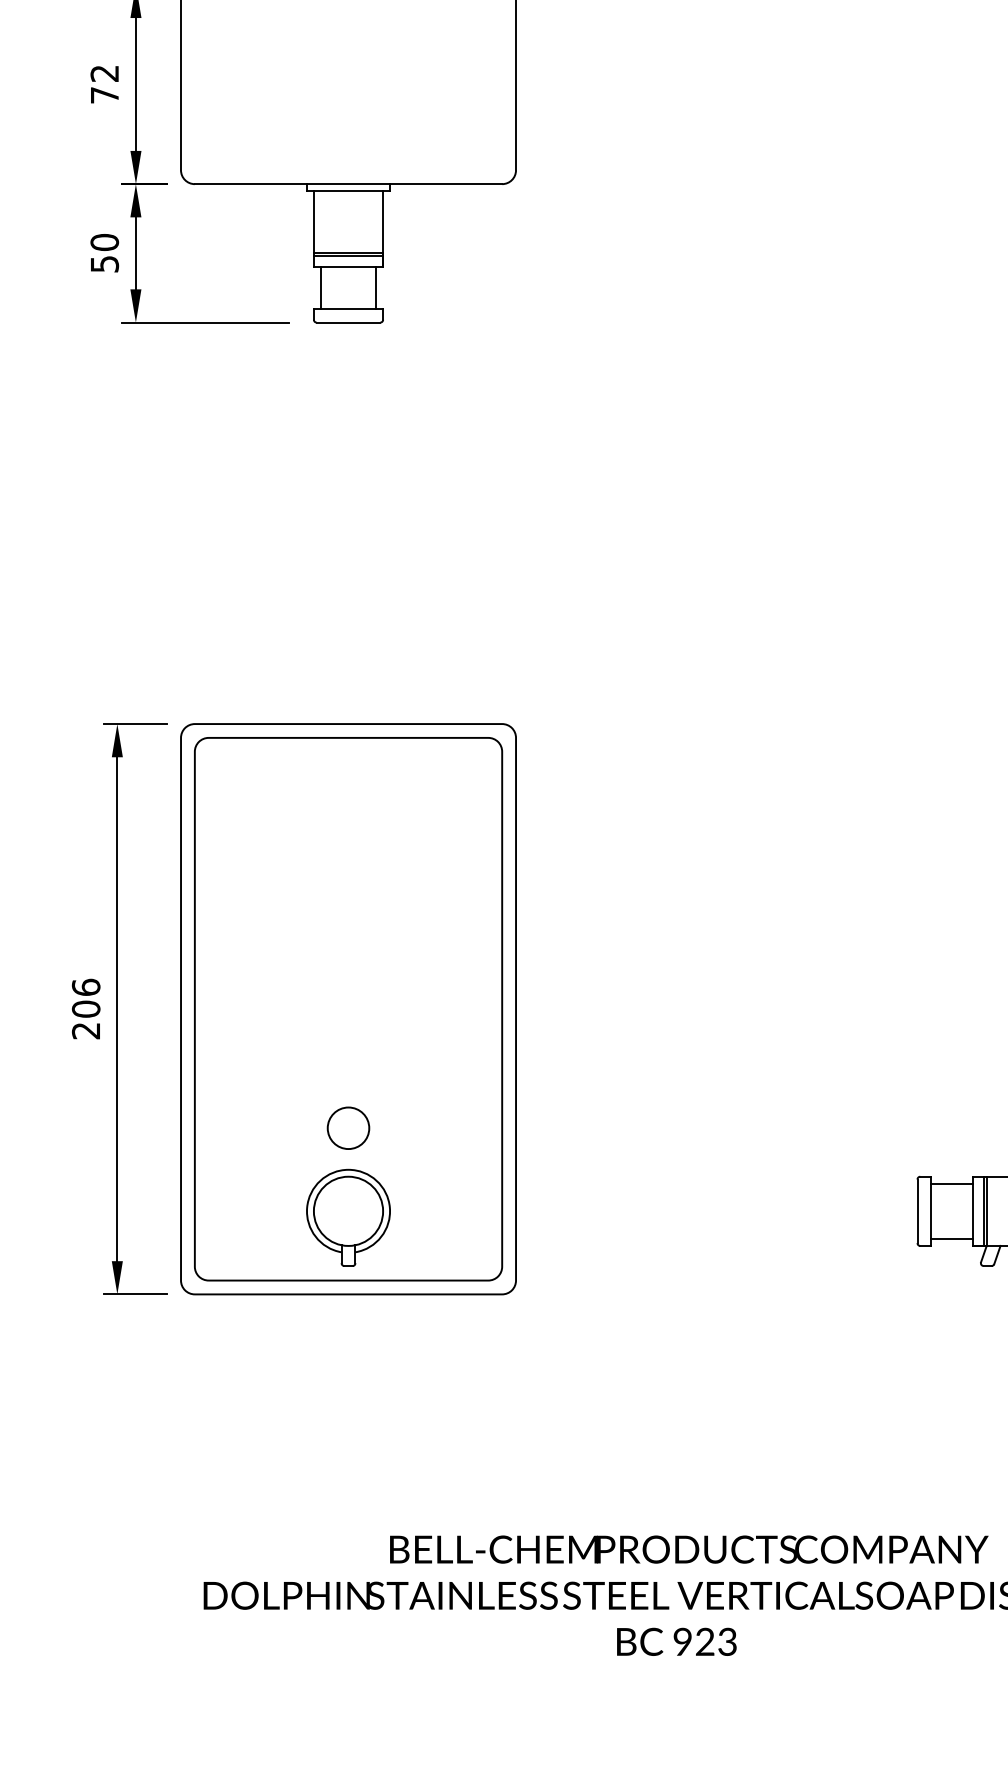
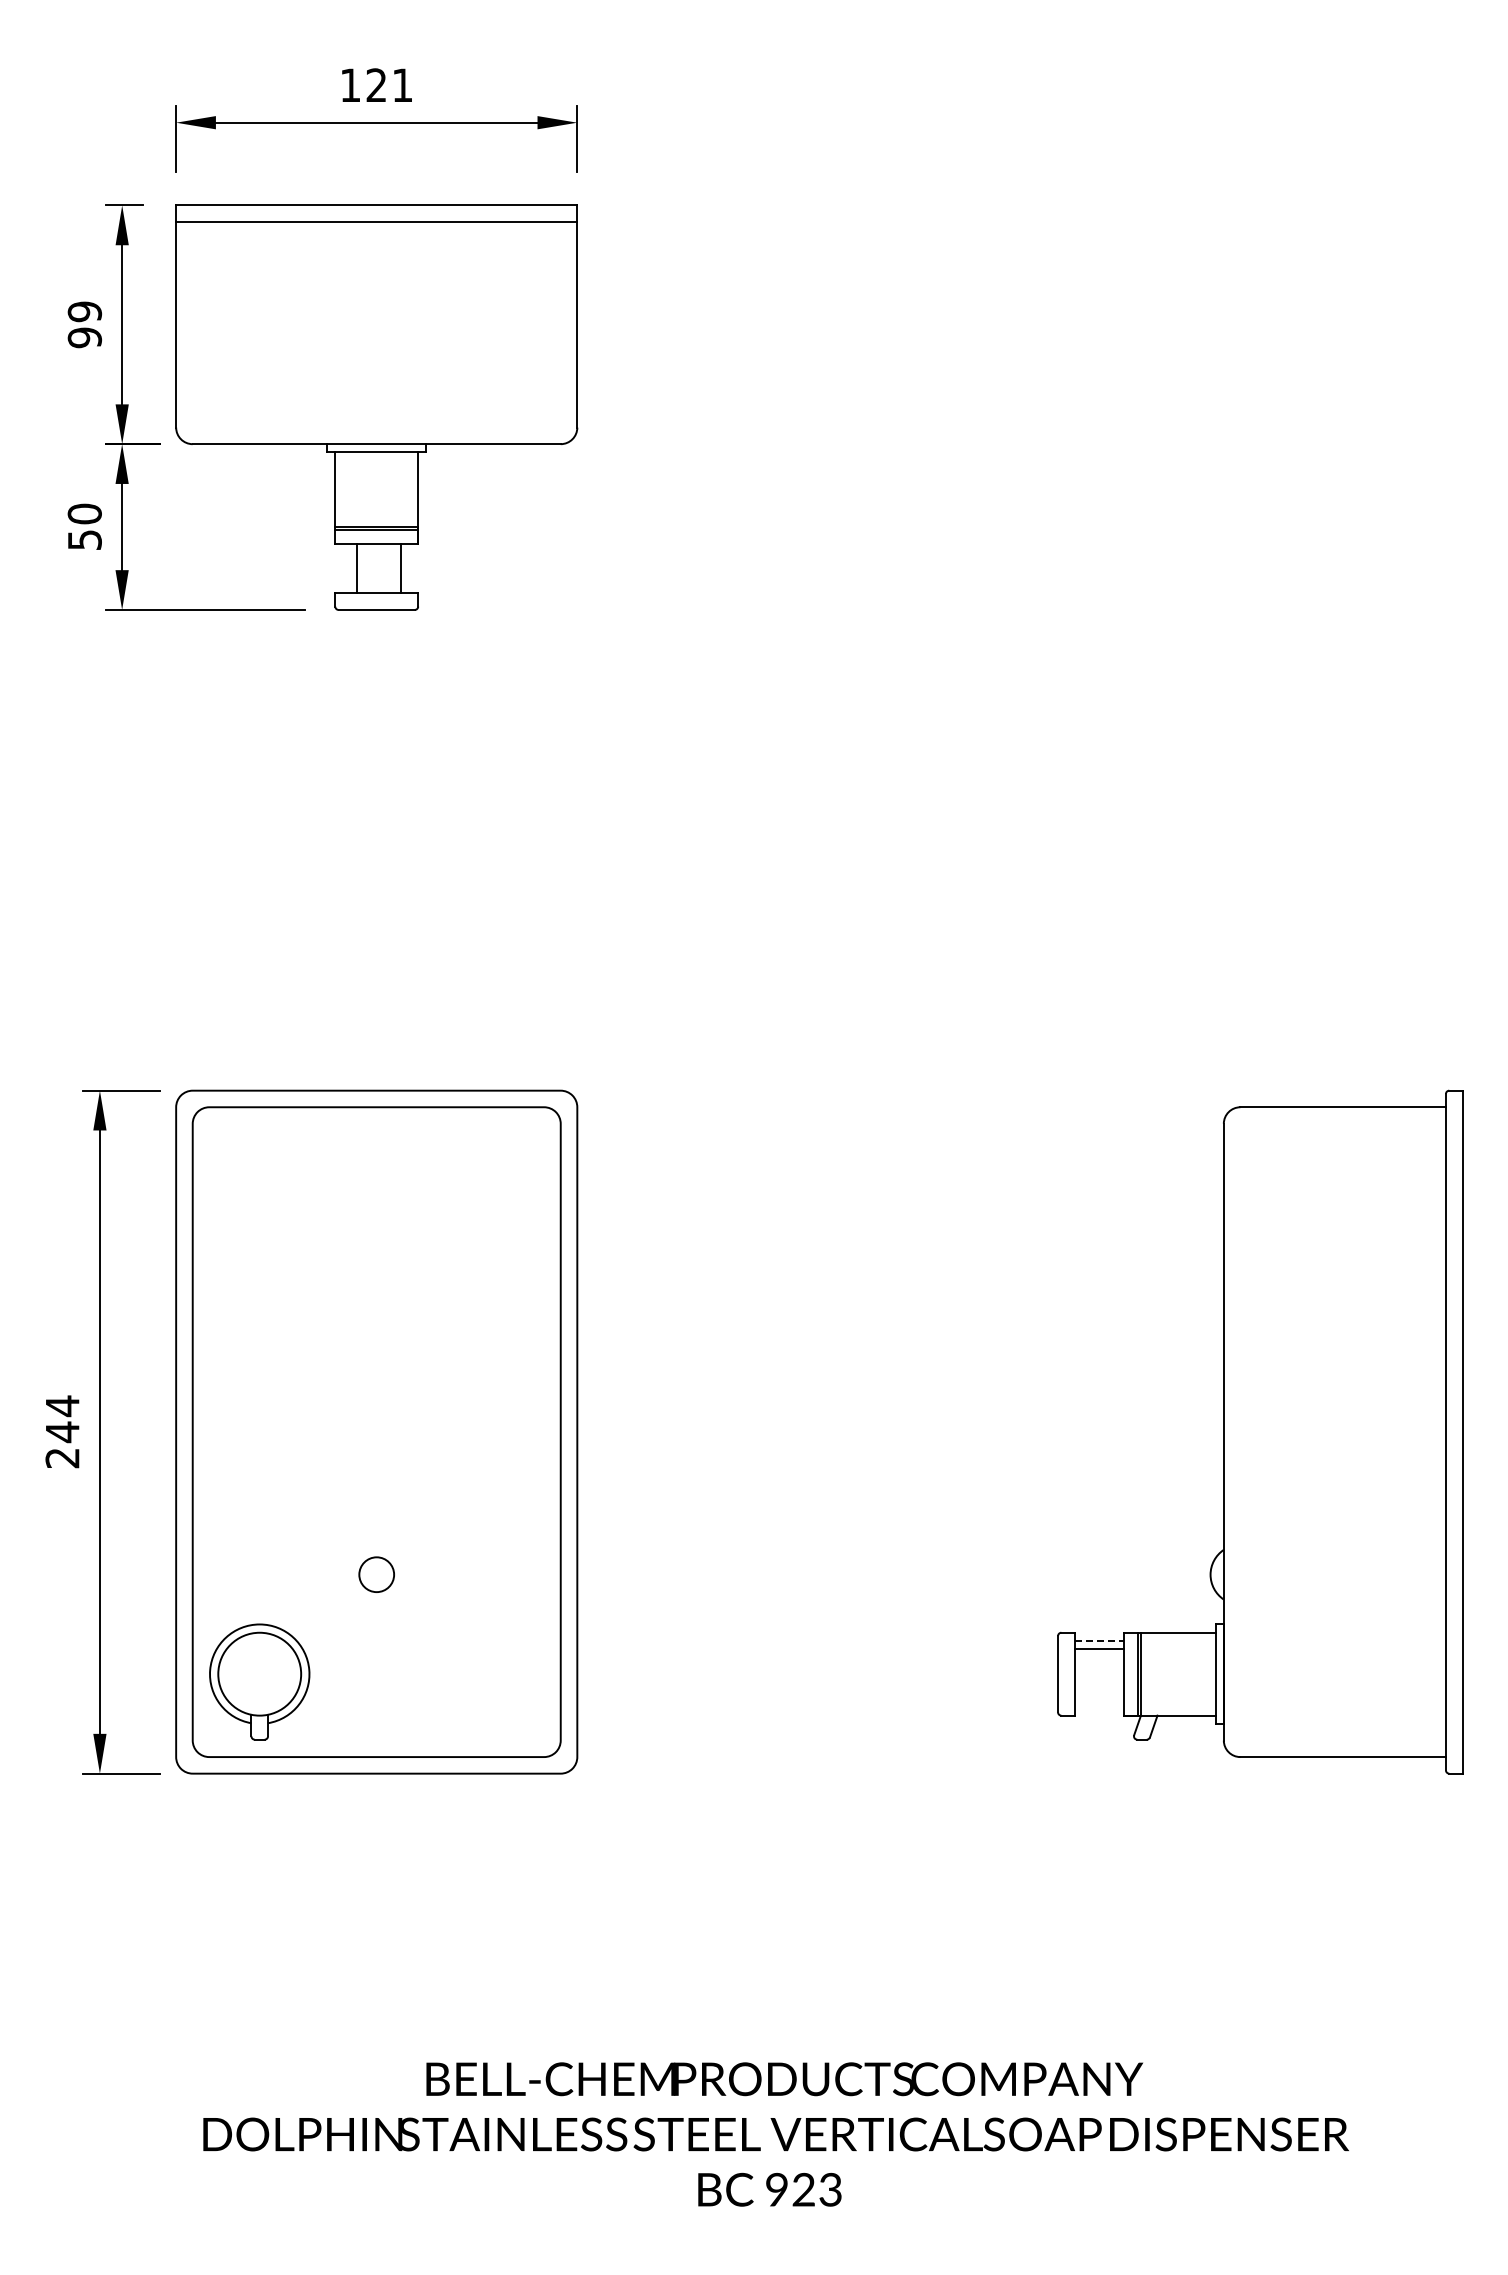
text: (104, 84) -> (84, 324), 72 -> 99
line: (320, 287) -> (400, 568), moved
line: (375, 287) -> (356, 568), moved
text: (86, 998) -> (62, 1419), 206 -> 244
circle: (348, 1128) -> (376, 1574), size x0.7
line: (952, 1184) -> (1099, 1641), solid -> dashed
part: (348, 1217) -> (259, 1681), moved
line: (952, 1239) -> (1099, 1649), moved

